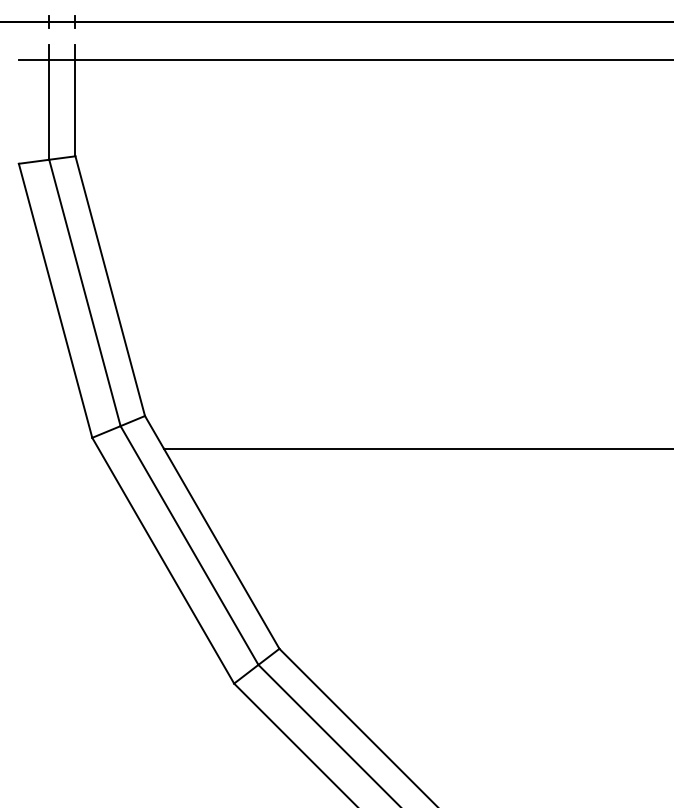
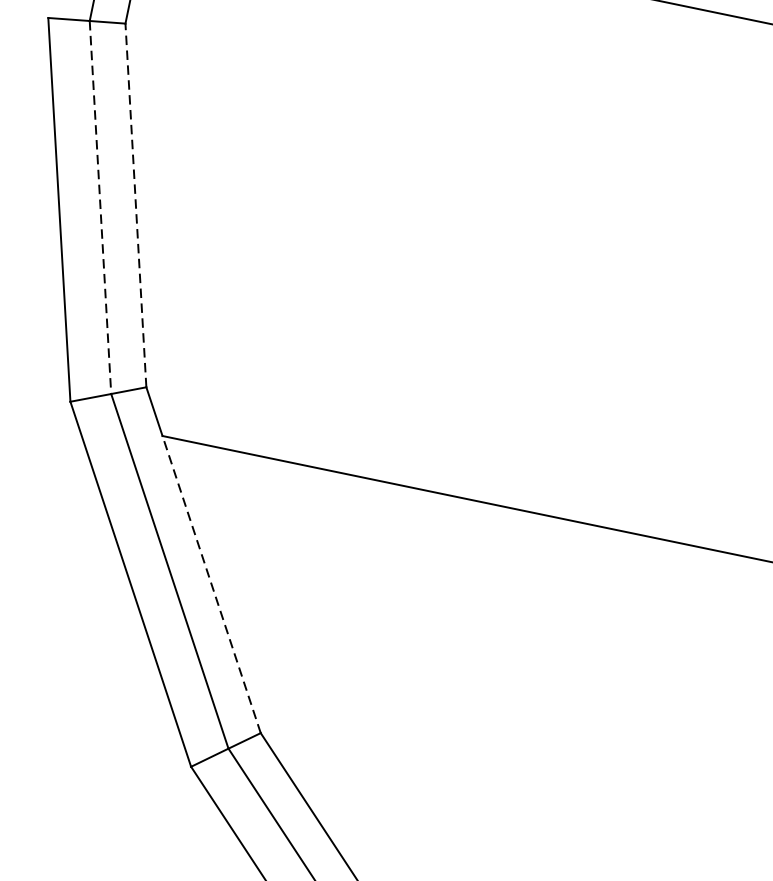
line: (110, 285) -> (136, 204), solid -> dashed
line: (84, 292) -> (100, 206), solid -> dashed
line: (221, 548) -> (211, 584), solid -> dashed

